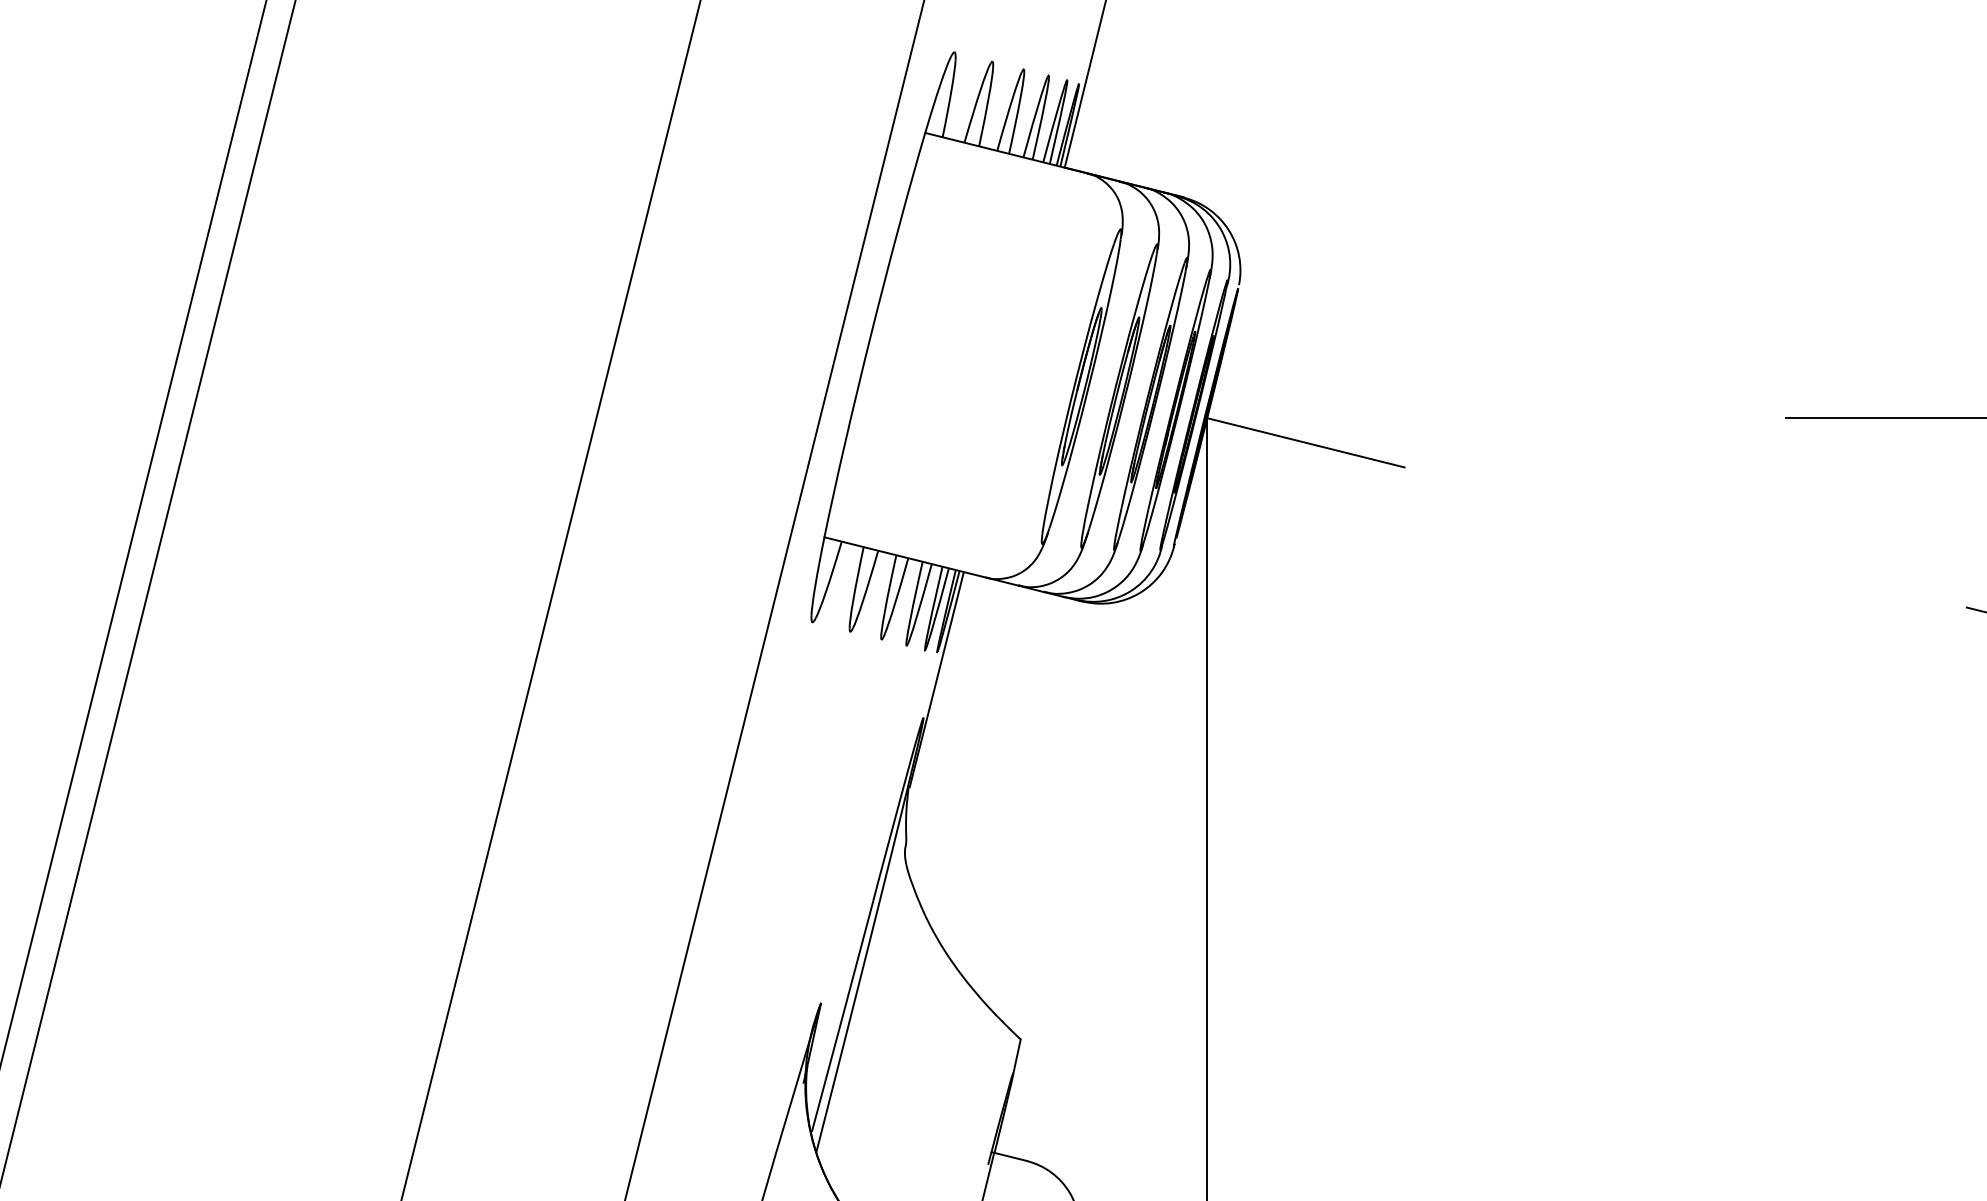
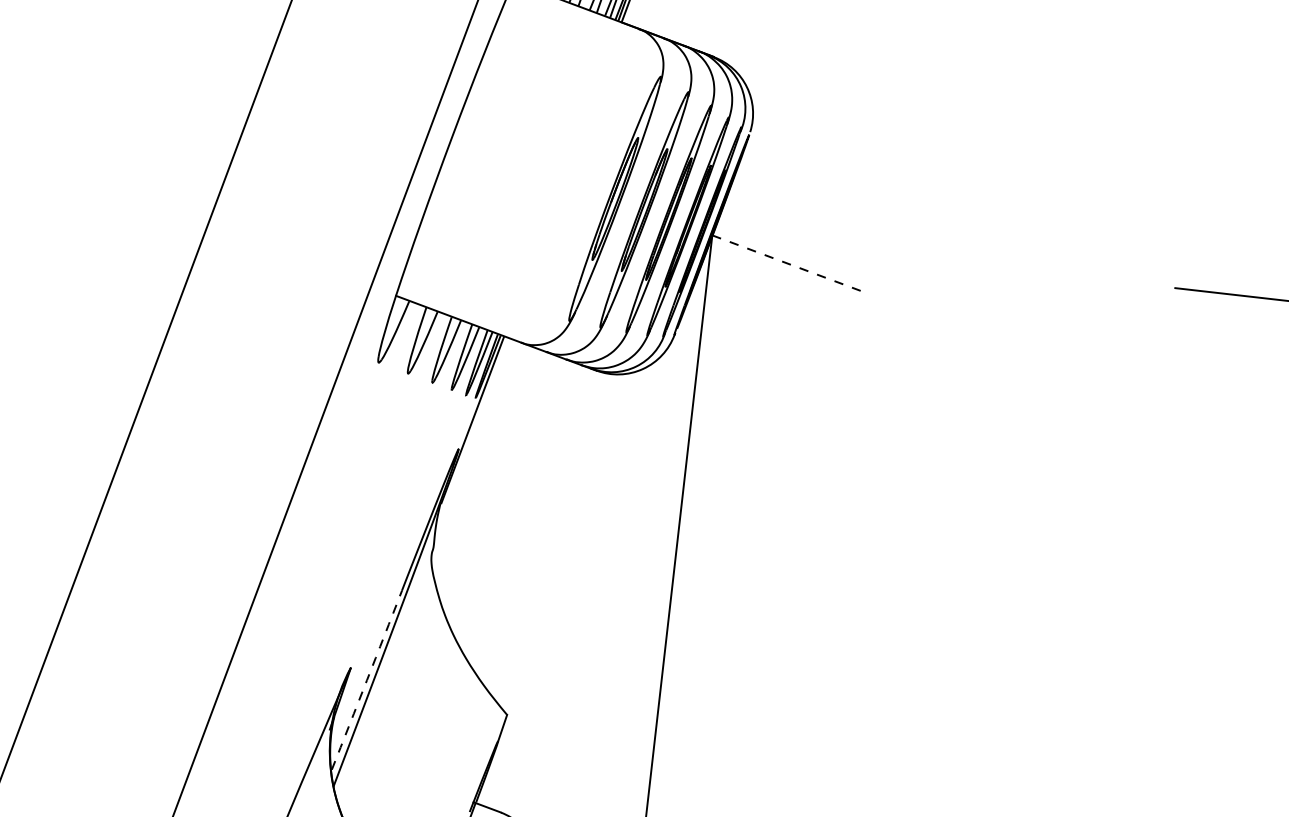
line: (1305, 442) -> (788, 263), solid -> dashed
arc: (842, 1016) -> (366, 680), solid -> dashed

